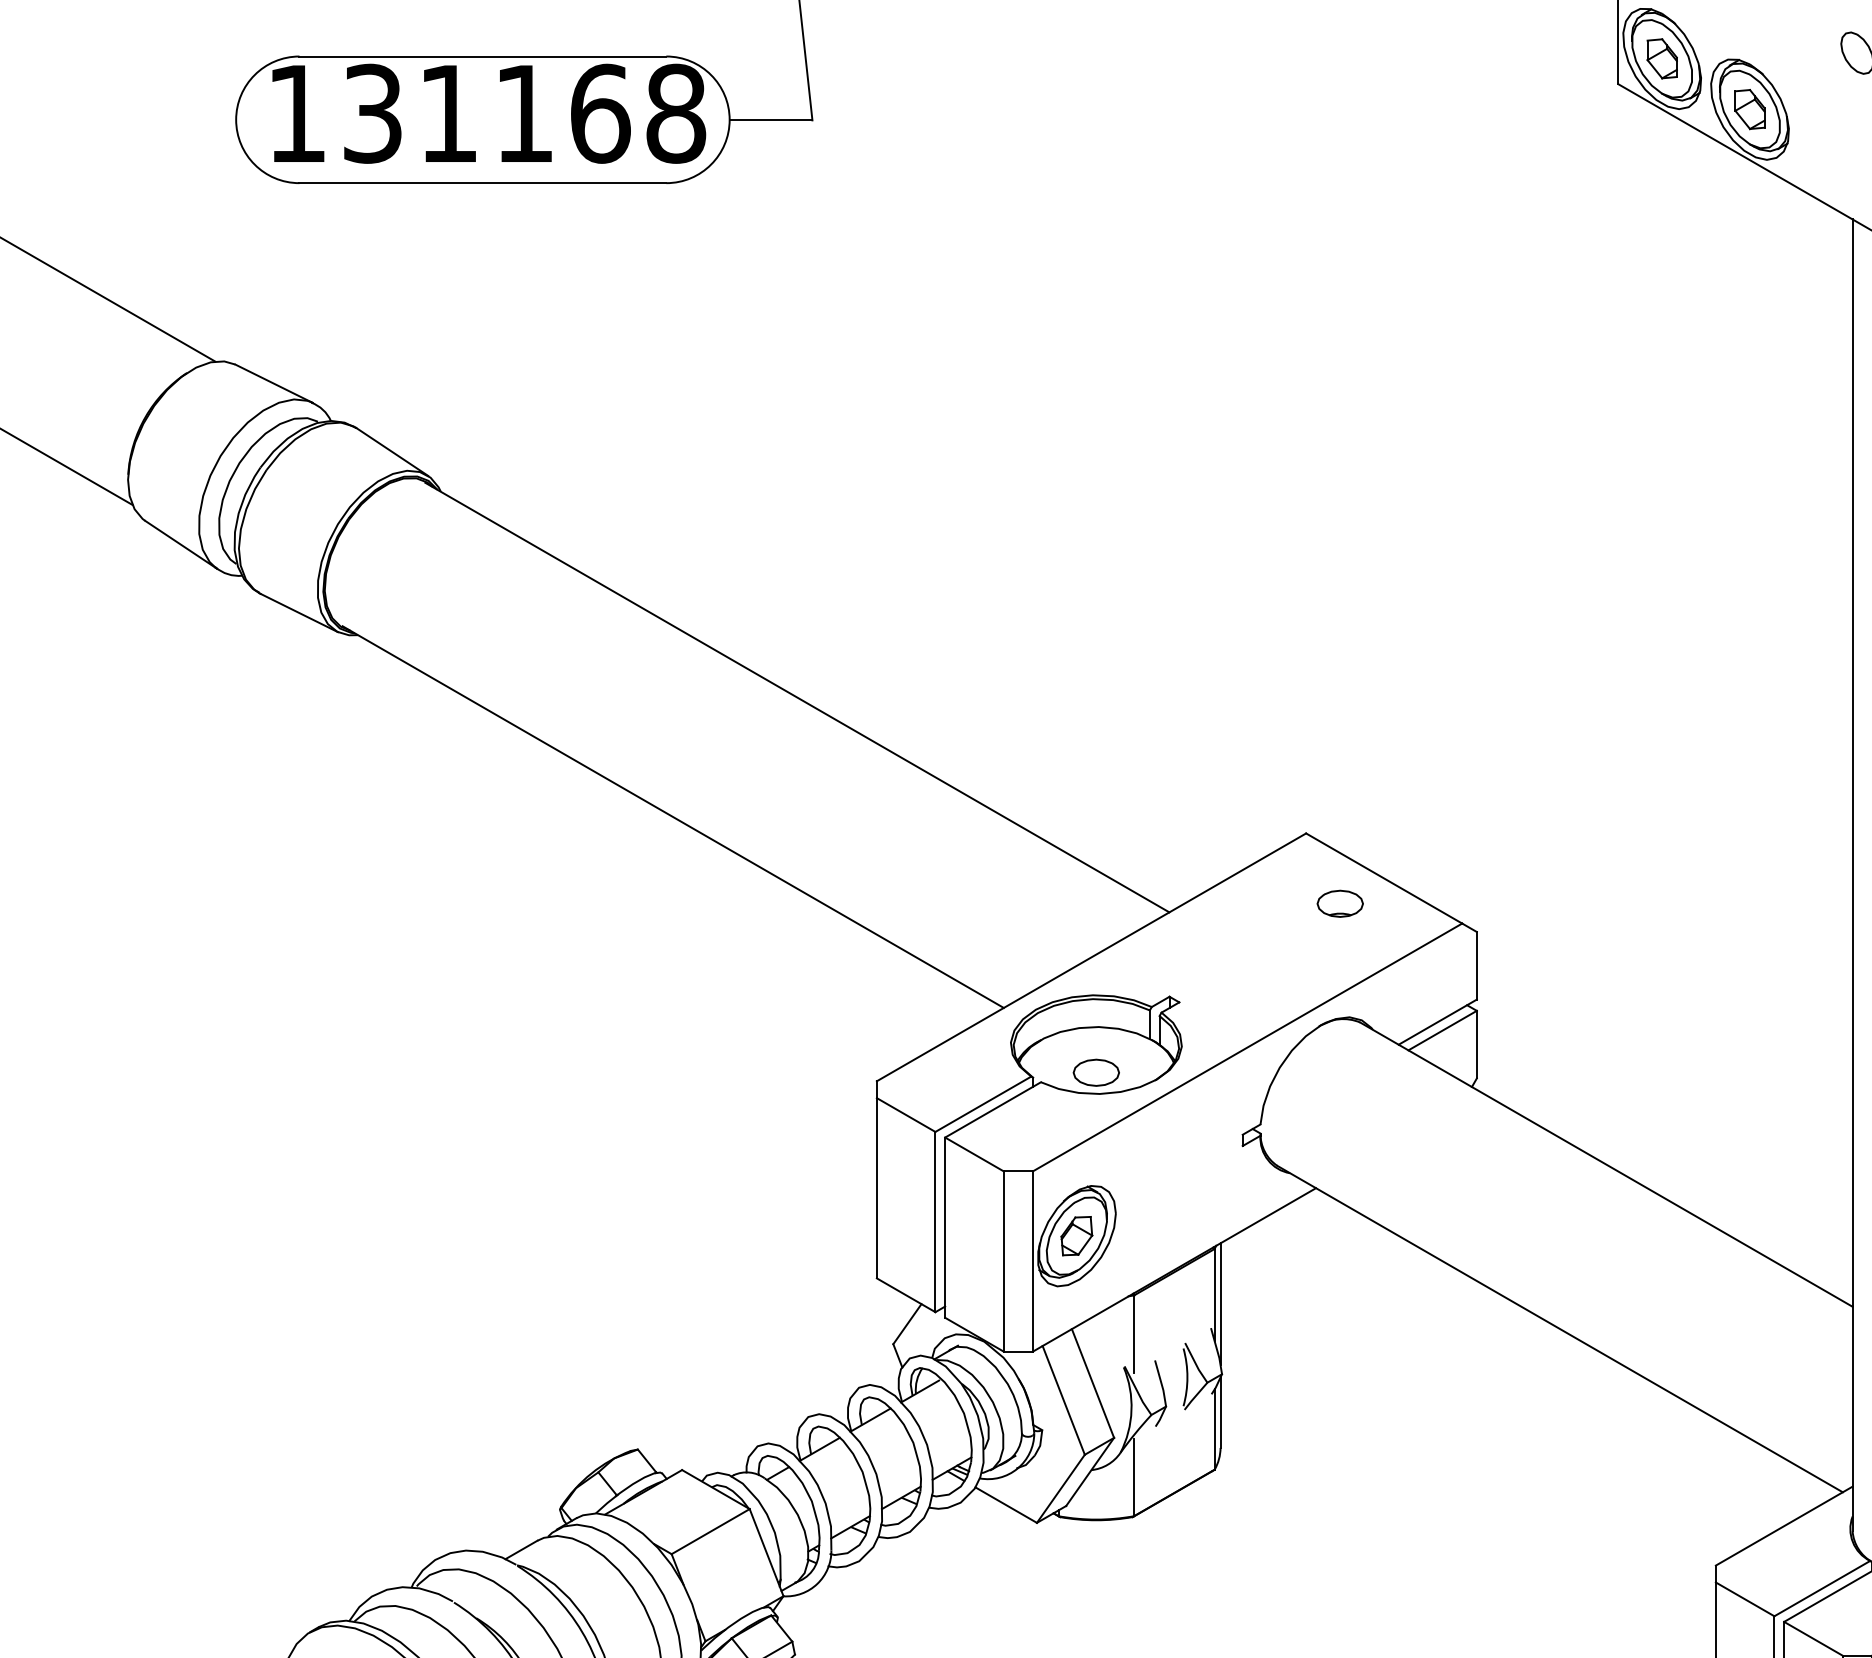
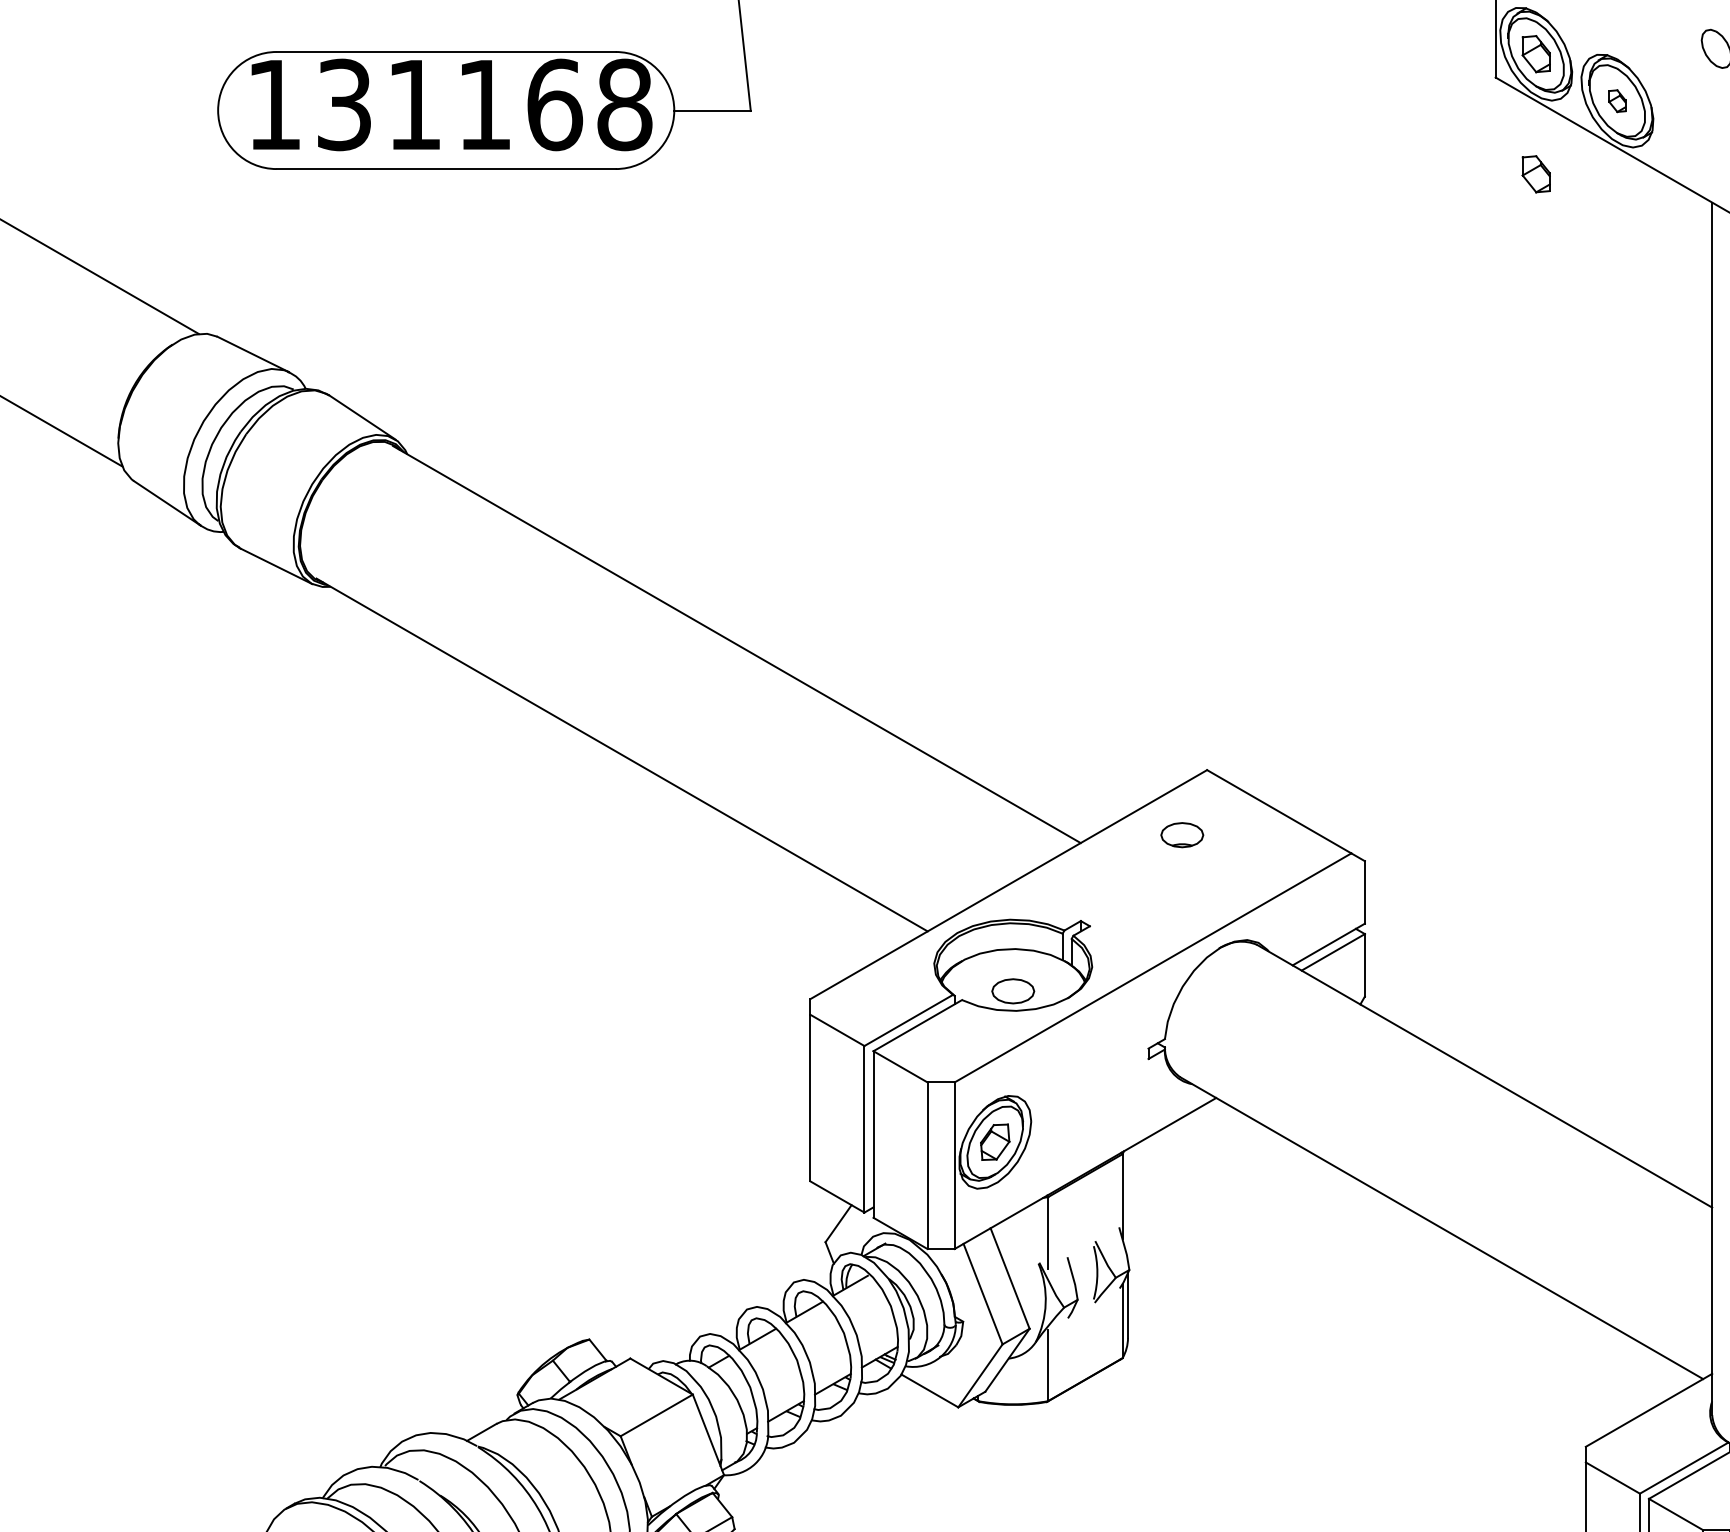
part: (1749, 109) -> (1616, 100), size x0.6
part: (1661, 188) -> (1535, 173), added
part: (1339, 903) -> (1181, 834), moved
line: (1220, 1304) -> (1127, 1205), removed

